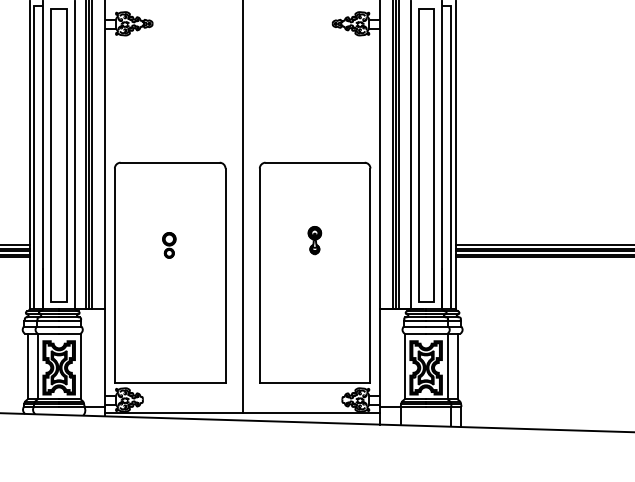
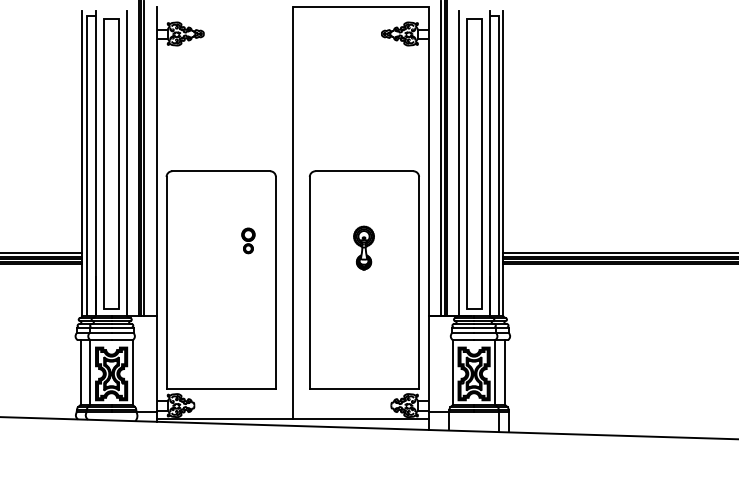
part: (315, 239) -> (364, 247), size x1.6
part: (169, 244) -> (248, 240), moved

